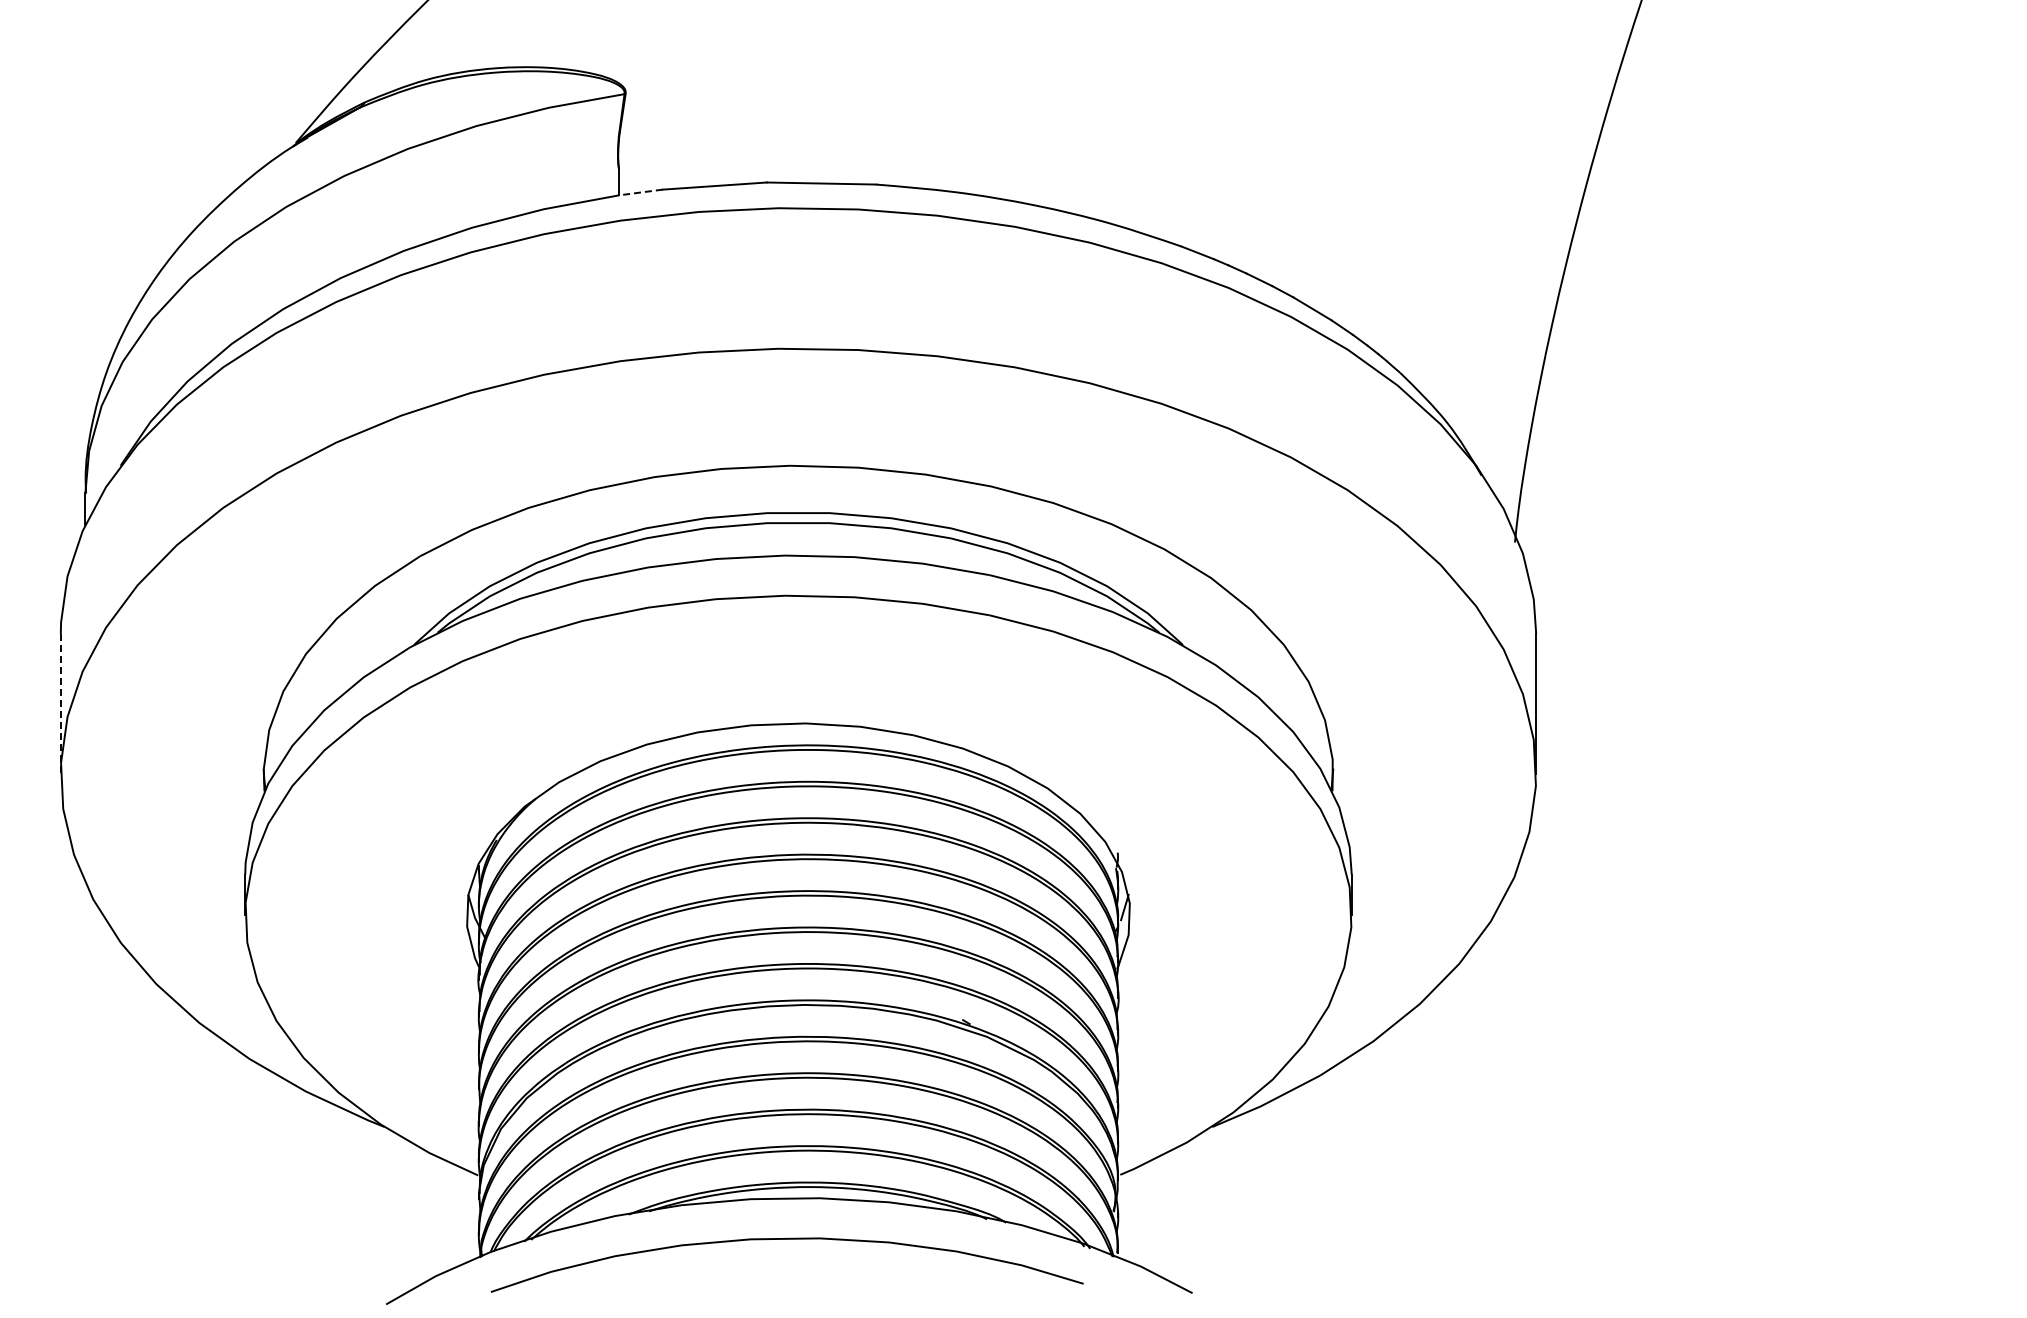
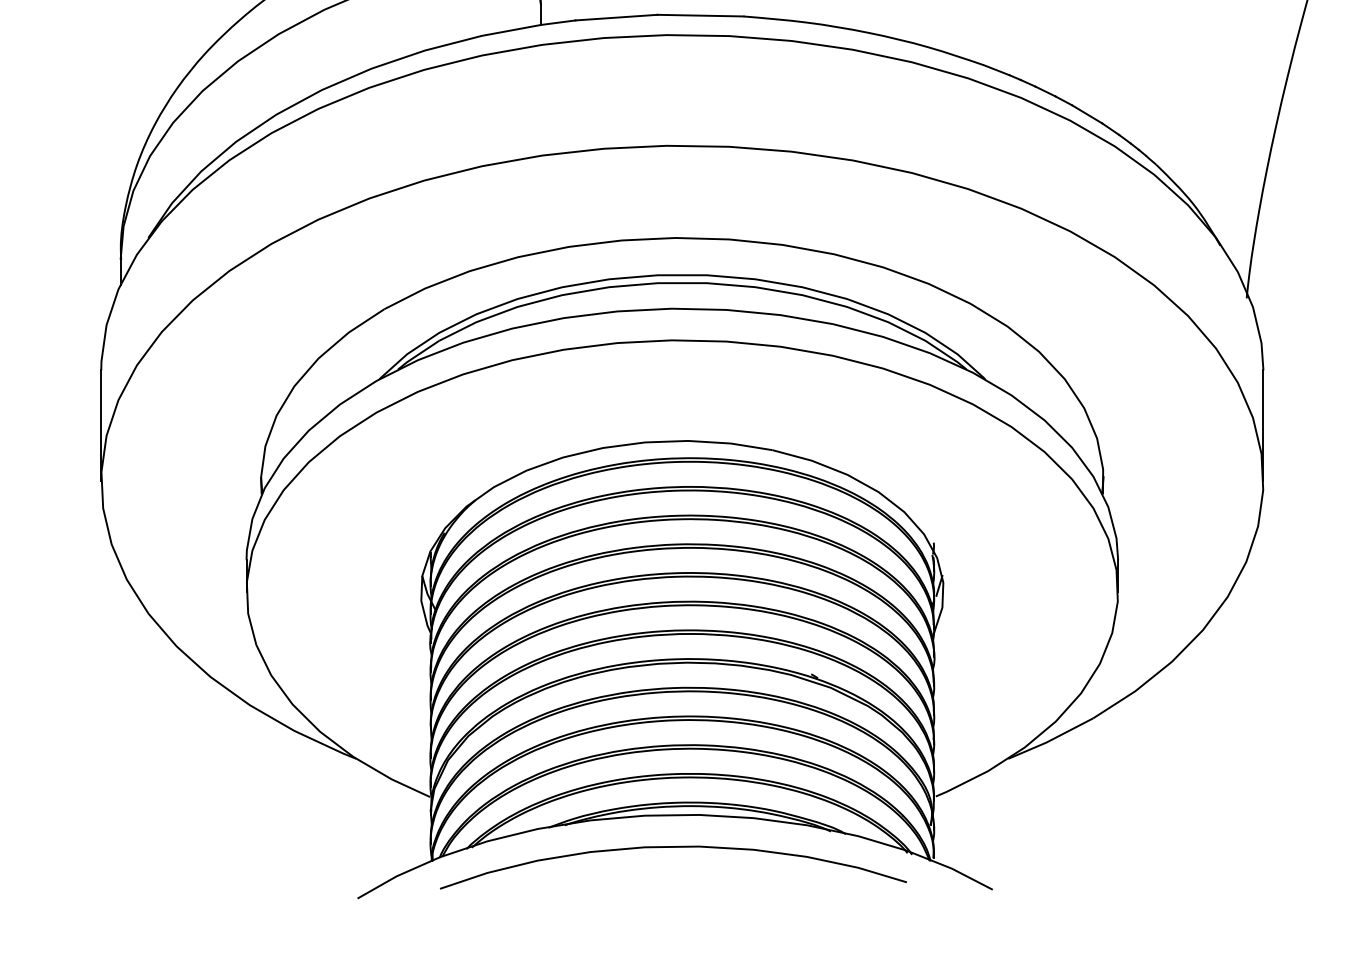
line: (640, 192) -> (557, 22), dashed -> solid
line: (60, 704) -> (101, 426), dashed -> solid

